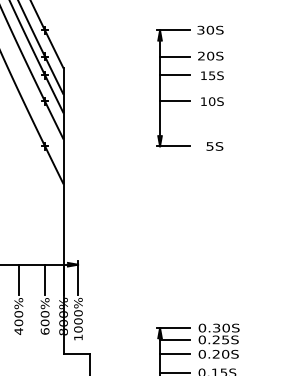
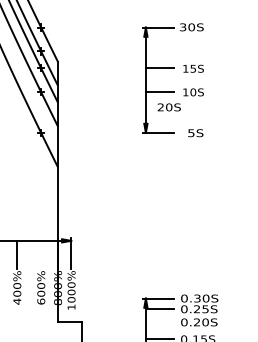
text: (210, 55) -> (169, 106), moved
line: (175, 56) -> (159, 51), removed
line: (45, 279) -> (41, 254), removed
line: (175, 354) -> (159, 322), removed

